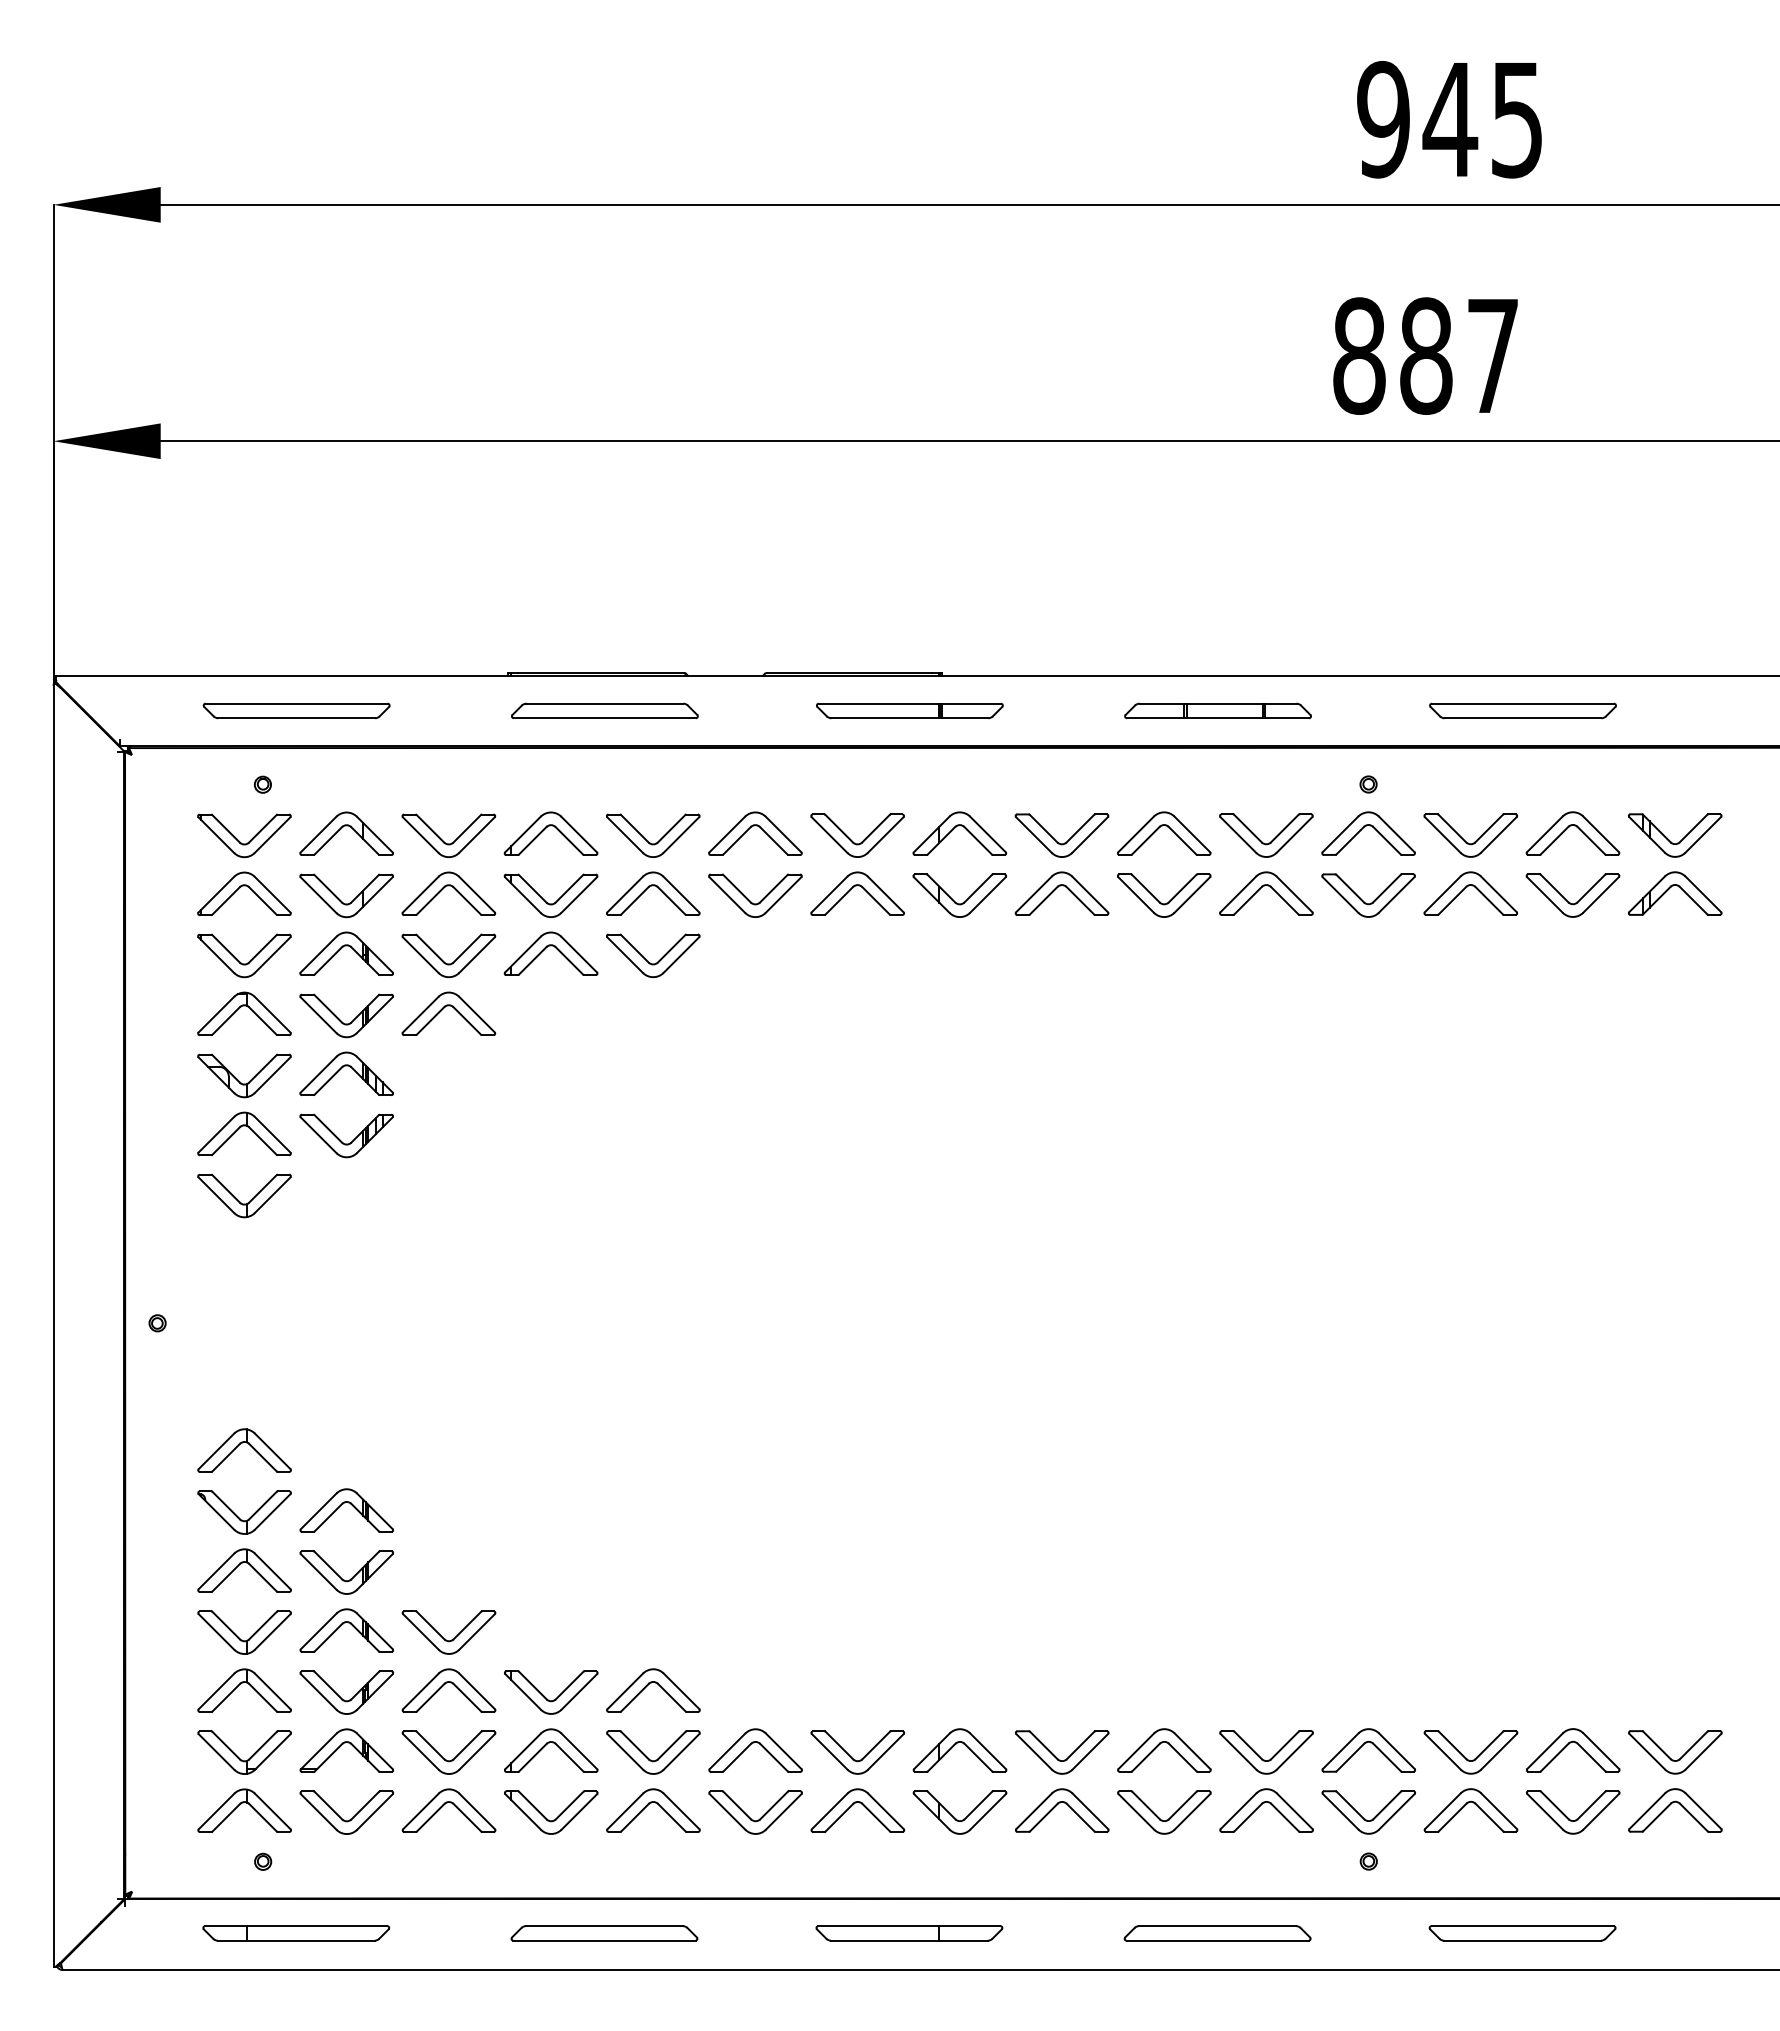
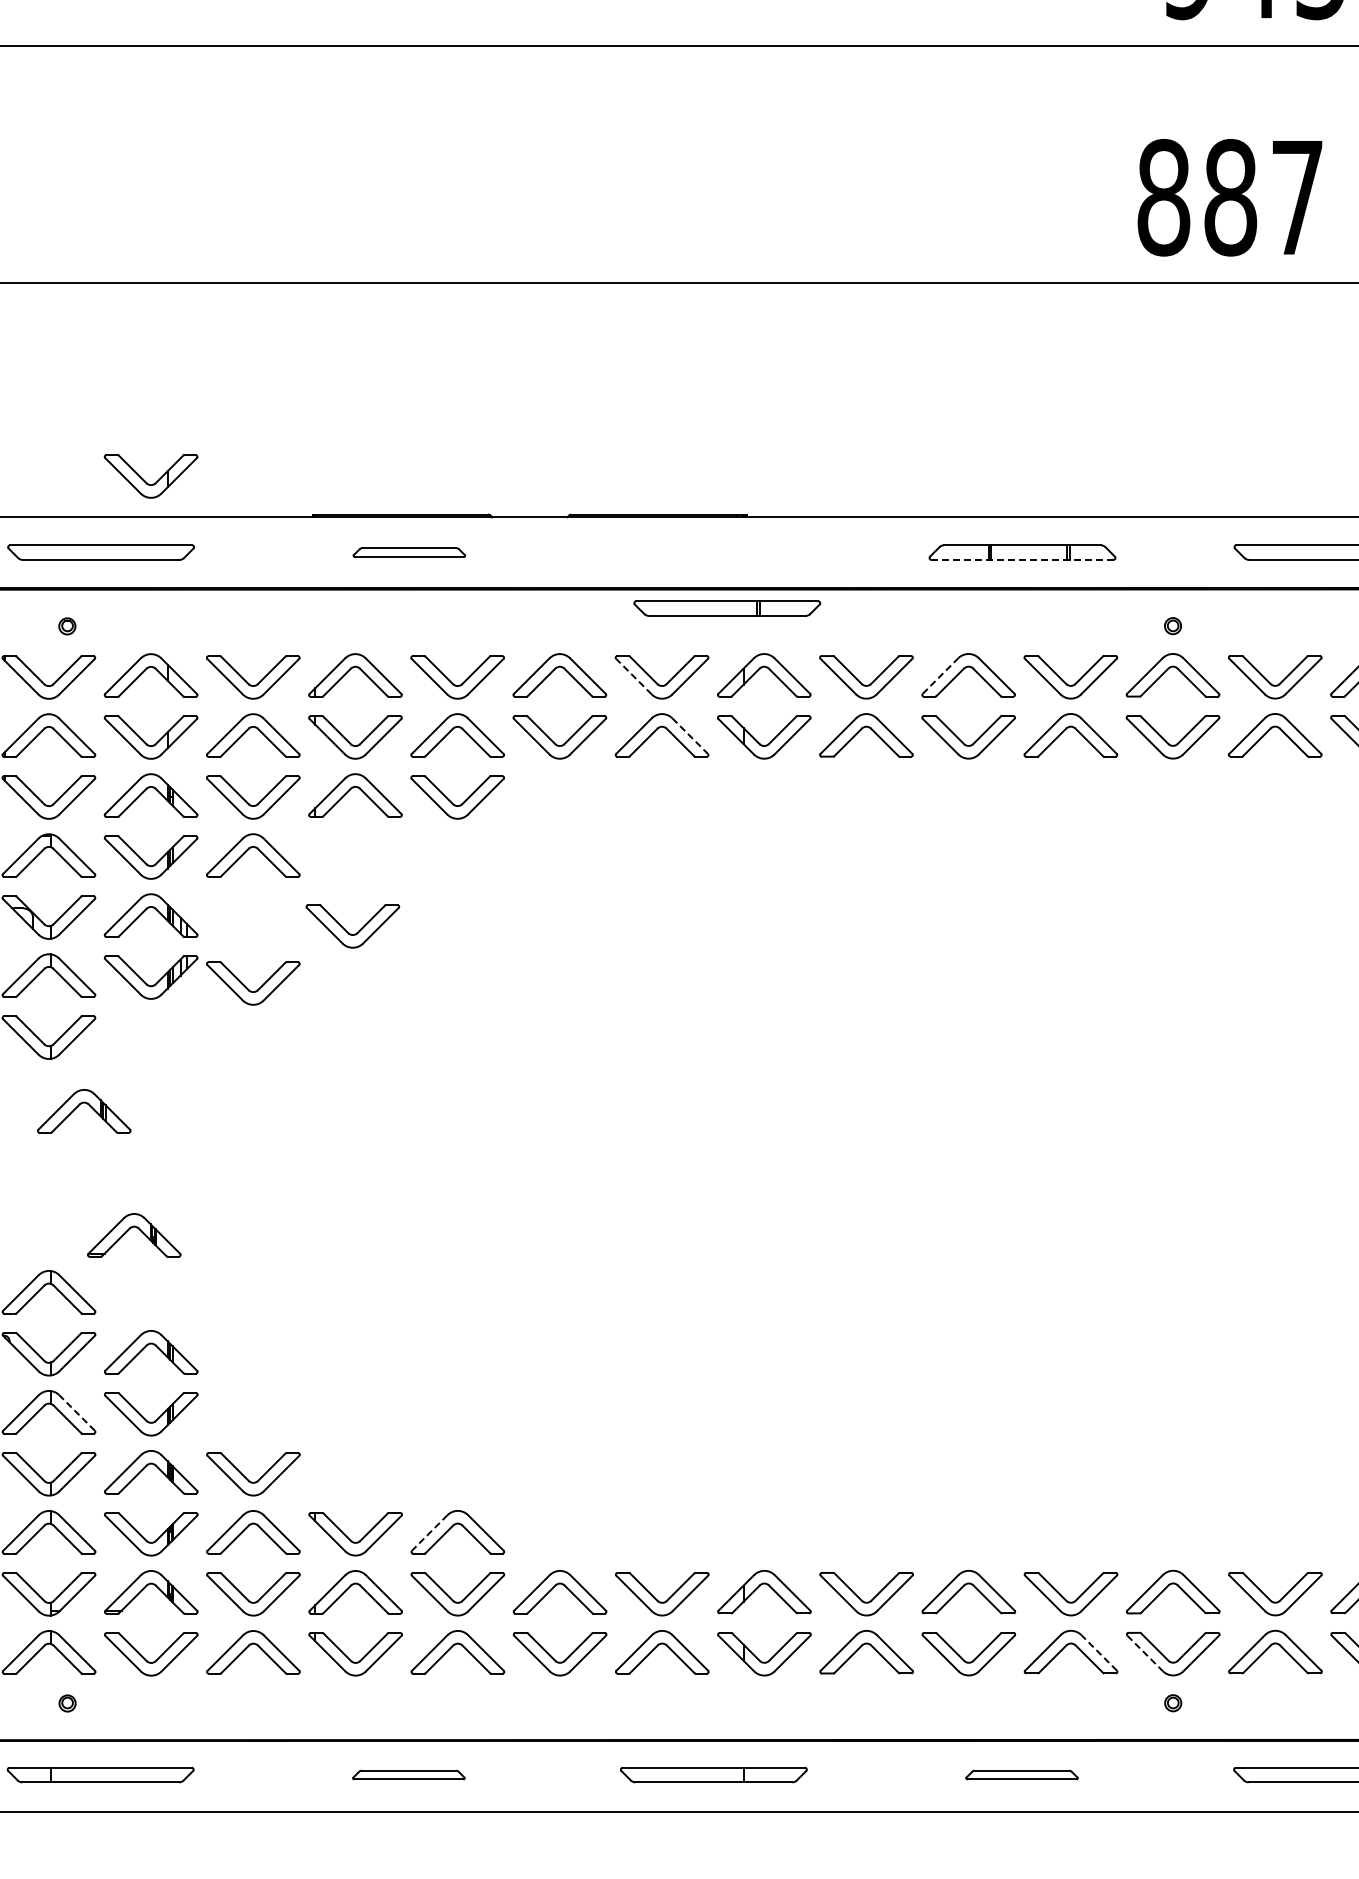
part: (341, 639) -> (145, 481), added
part: (604, 710) -> (408, 552), size x0.6
part: (909, 710) -> (726, 608), moved
line: (1217, 718) -> (1021, 560), solid -> dashed
line: (829, 834) -> (633, 676), solid -> dashed
line: (1136, 834) -> (940, 676), solid -> dashed
line: (886, 894) -> (690, 736), solid -> dashed
part: (543, 1089) -> (347, 931), added
part: (443, 1146) -> (247, 988), added
part: (276, 1263) -> (80, 1105), added
part: (325, 1388) -> (129, 1230), added
line: (272, 1571) -> (76, 1413), solid -> dashed
line: (624, 1691) -> (428, 1533), solid -> dashed
line: (1294, 1810) -> (1098, 1652), solid -> dashed
line: (1341, 1812) -> (1145, 1654), solid -> dashed
part: (604, 1933) -> (408, 1775), size x0.6
part: (1217, 1933) -> (1021, 1775), size x0.6

